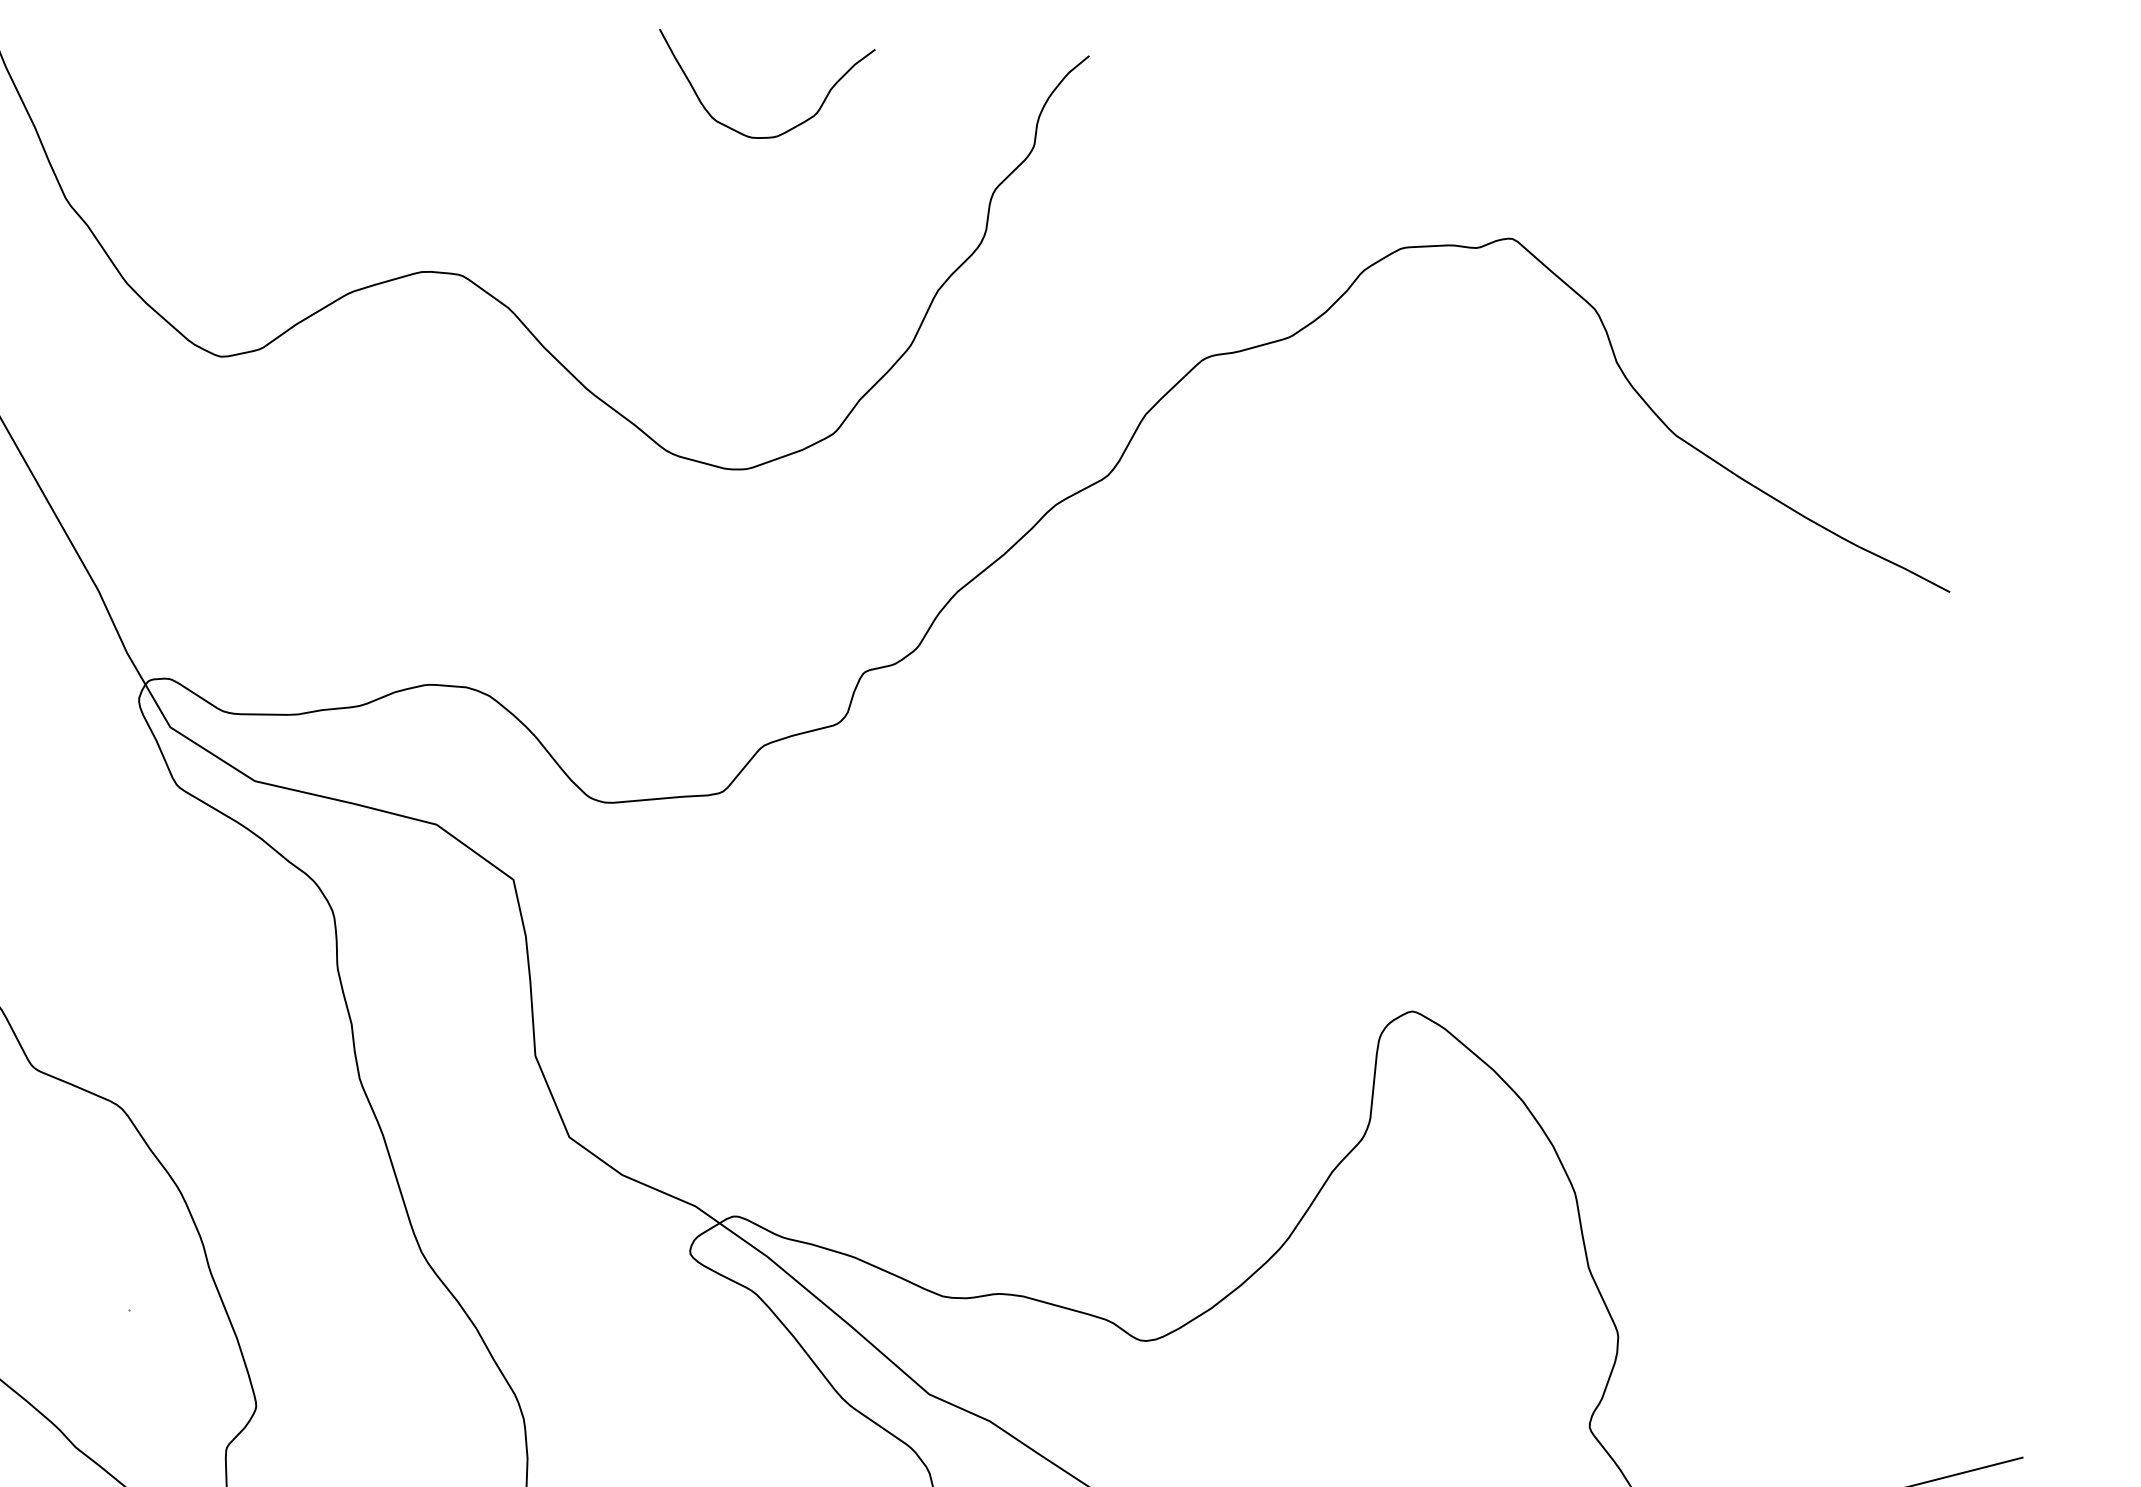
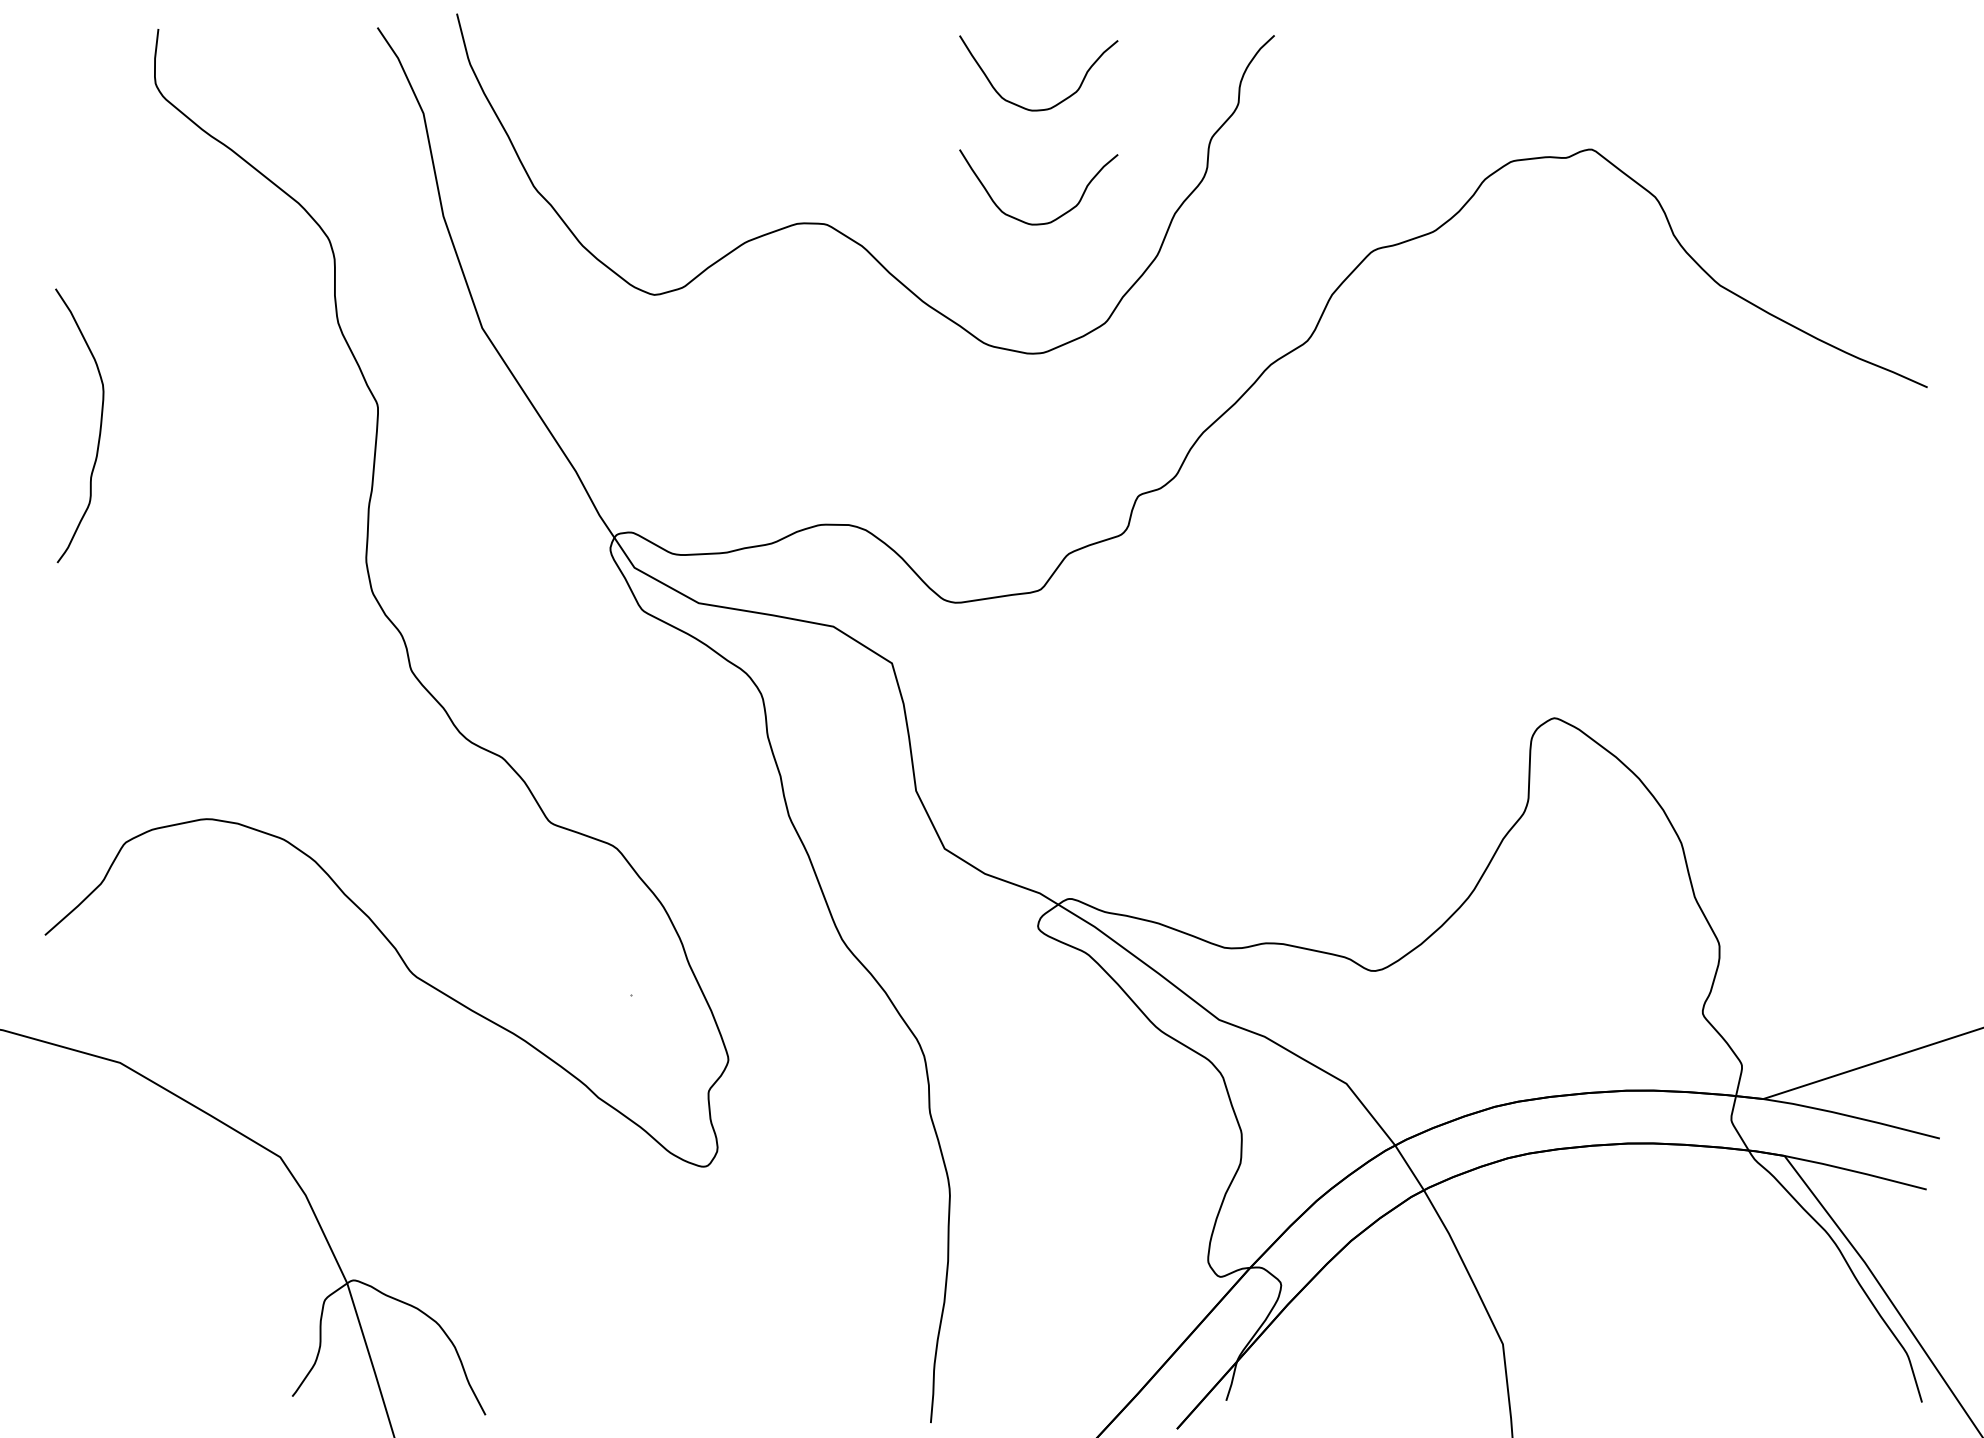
curve: (778, 284) -> (1058, 216), added

